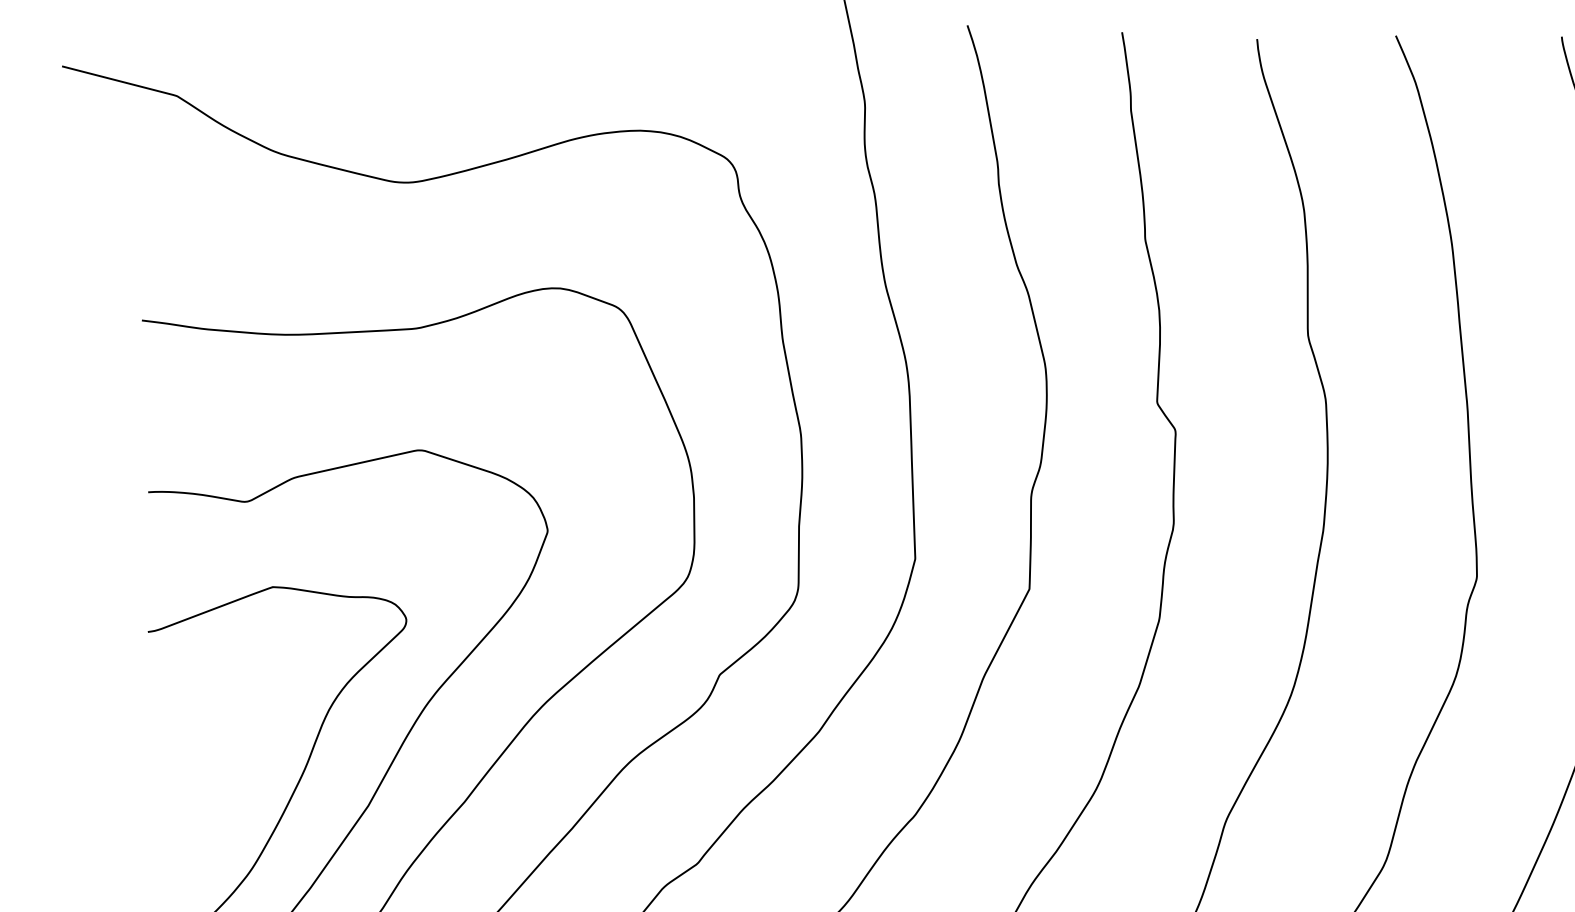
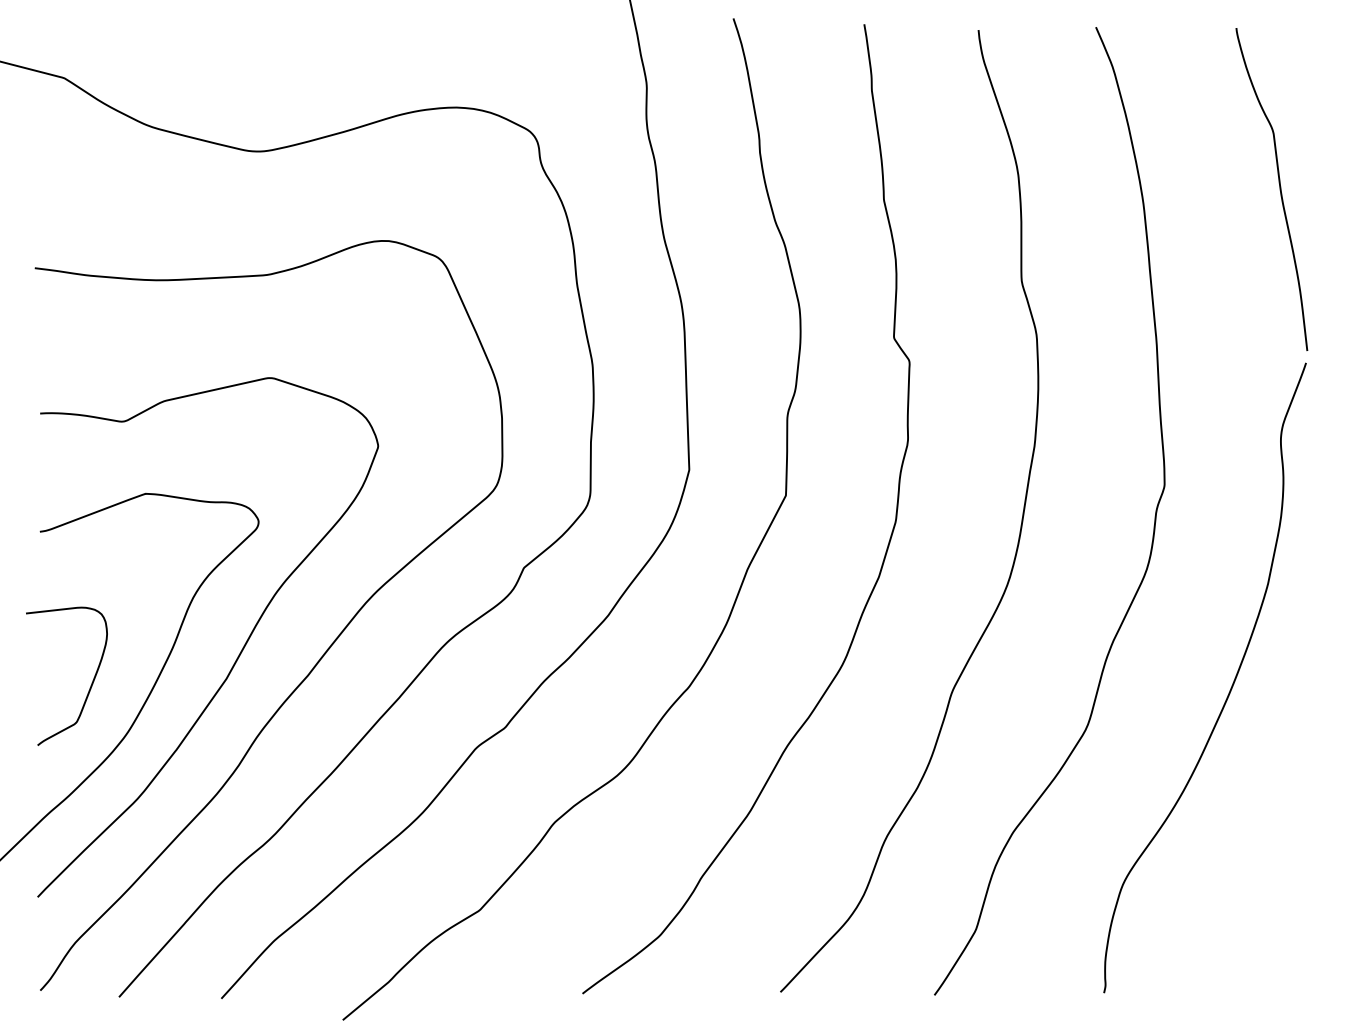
curve: (208, 810) -> (91, 682), added

